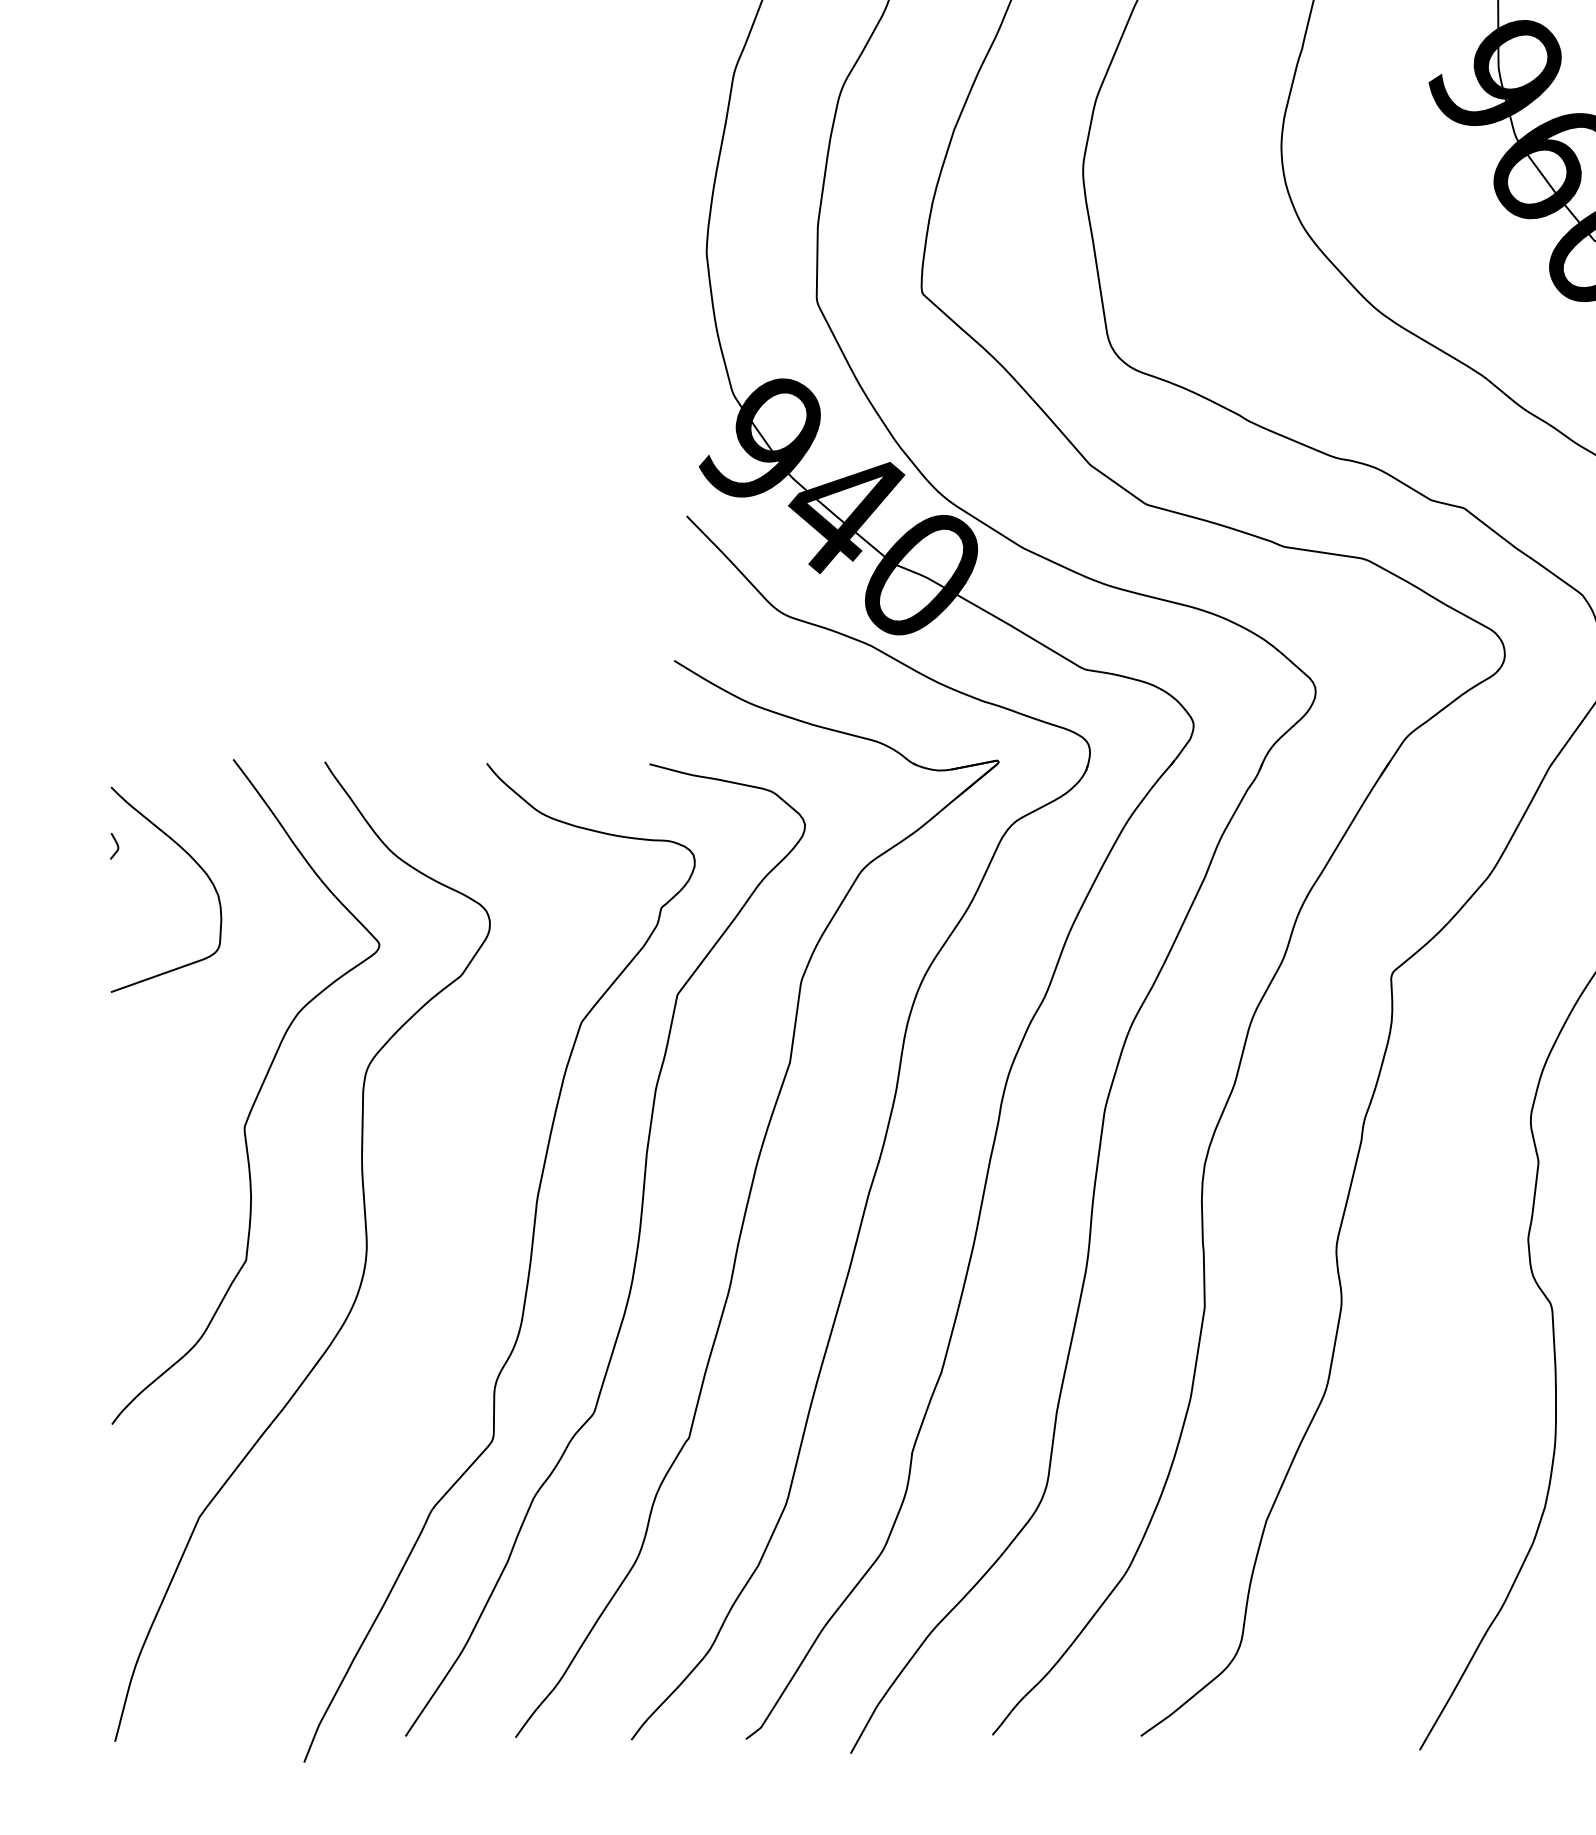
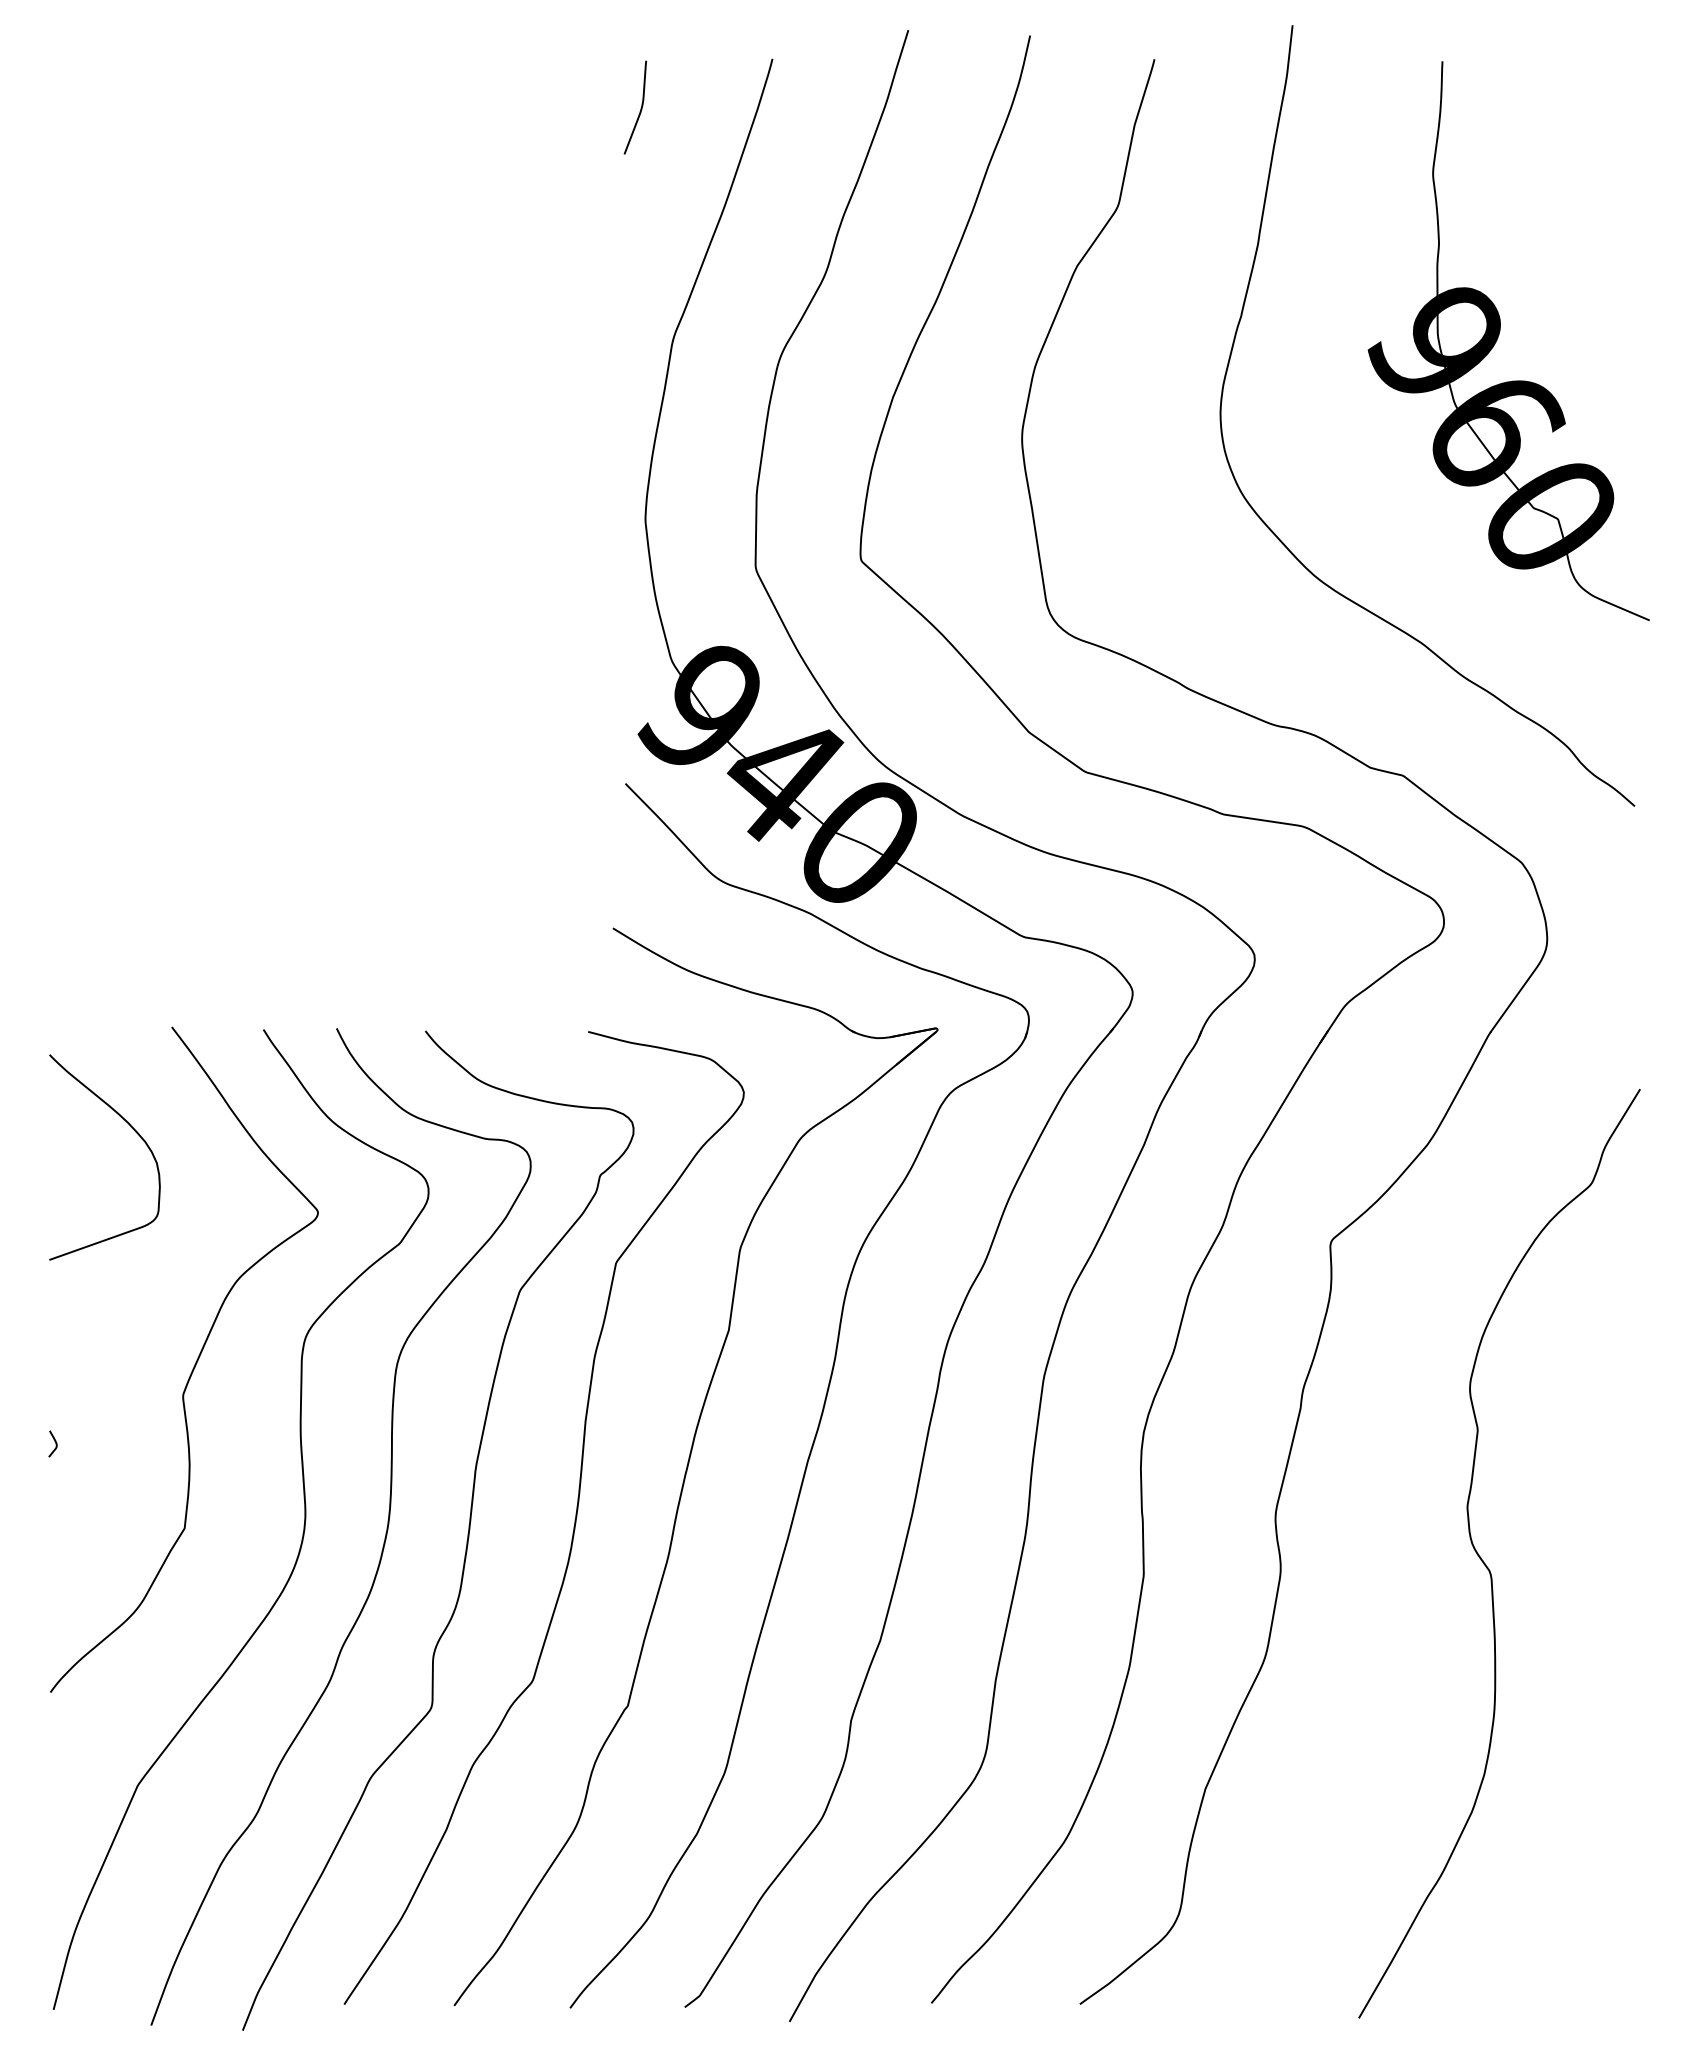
curve: (116, 843) -> (54, 1441), moved
curve: (445, 1269) -> (384, 1537), added

